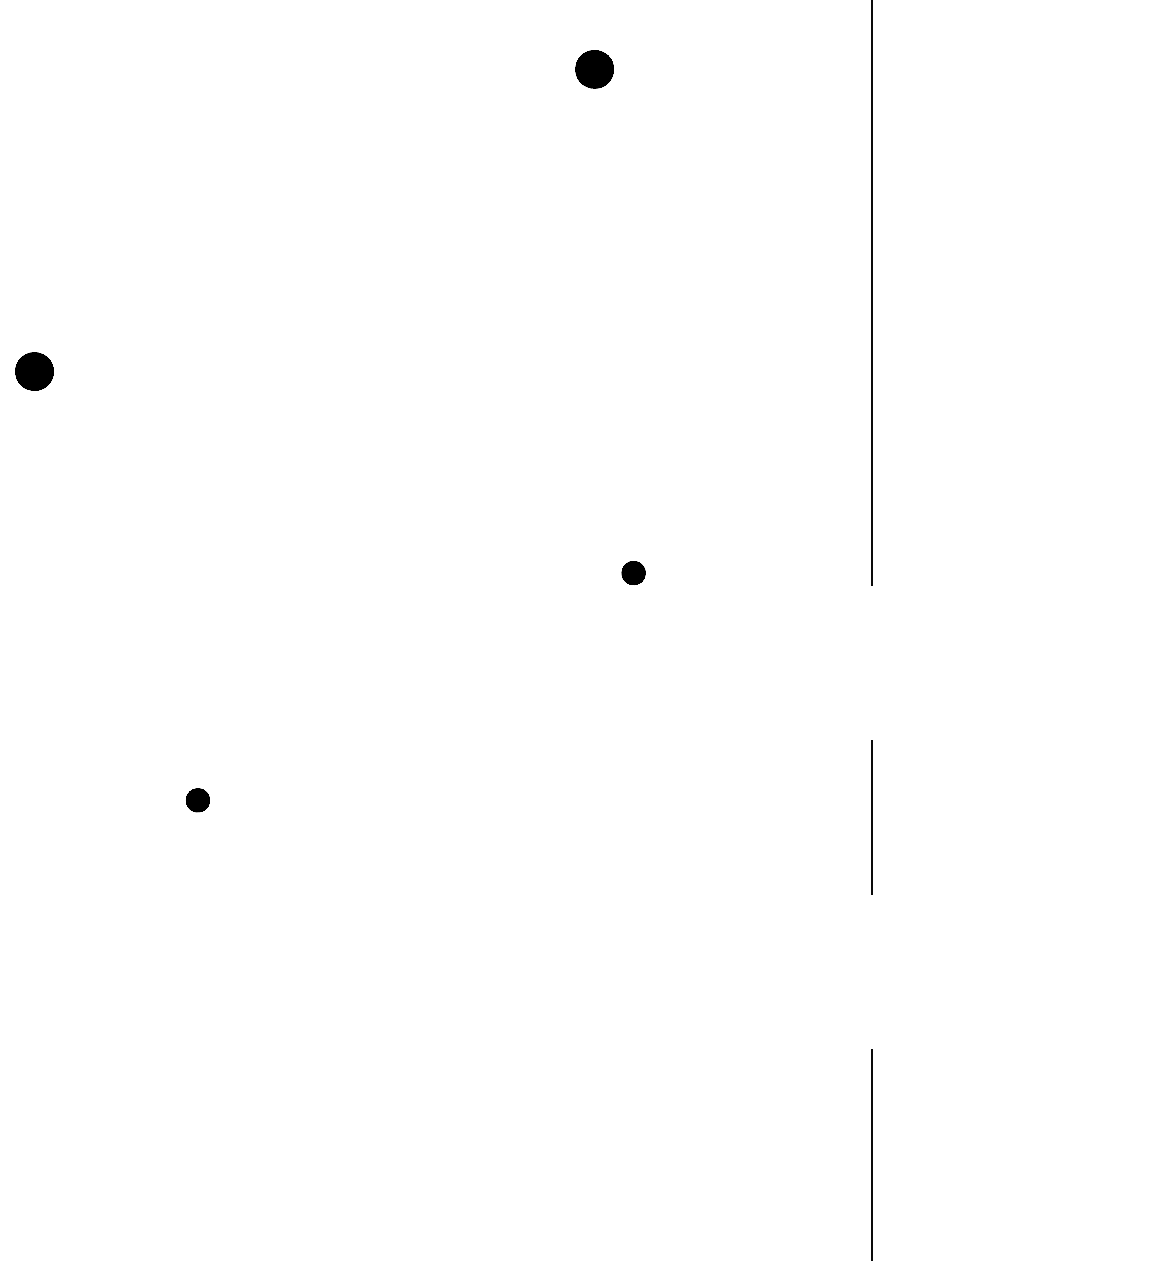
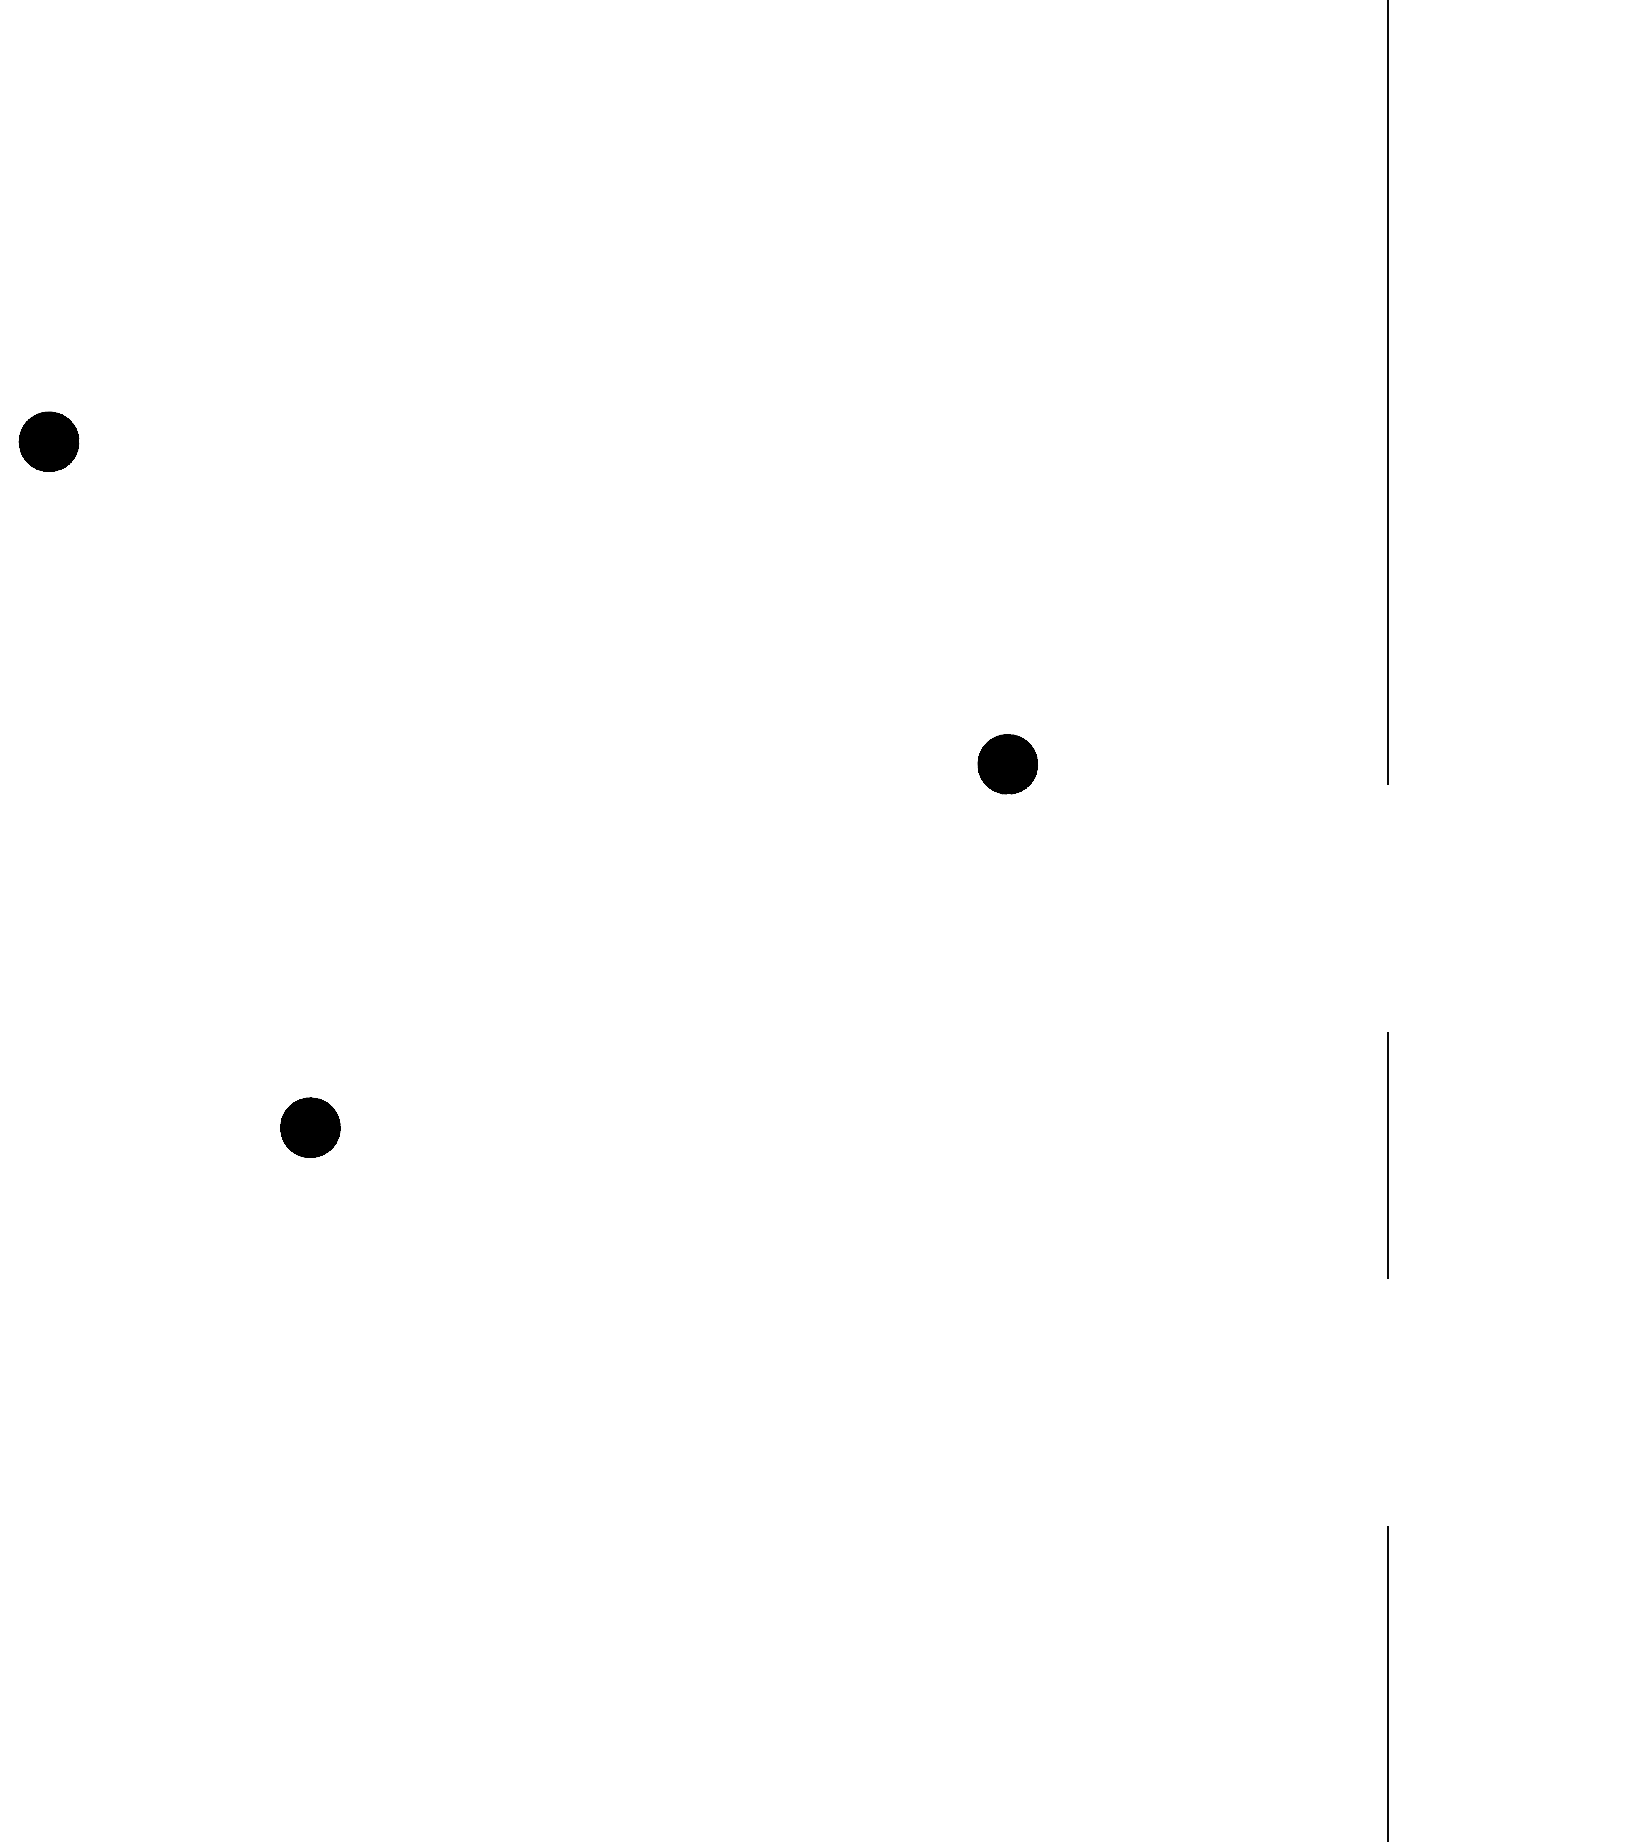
part: (633, 572) -> (1007, 763), size x1.67
part: (197, 800) -> (309, 1128), size x1.67

